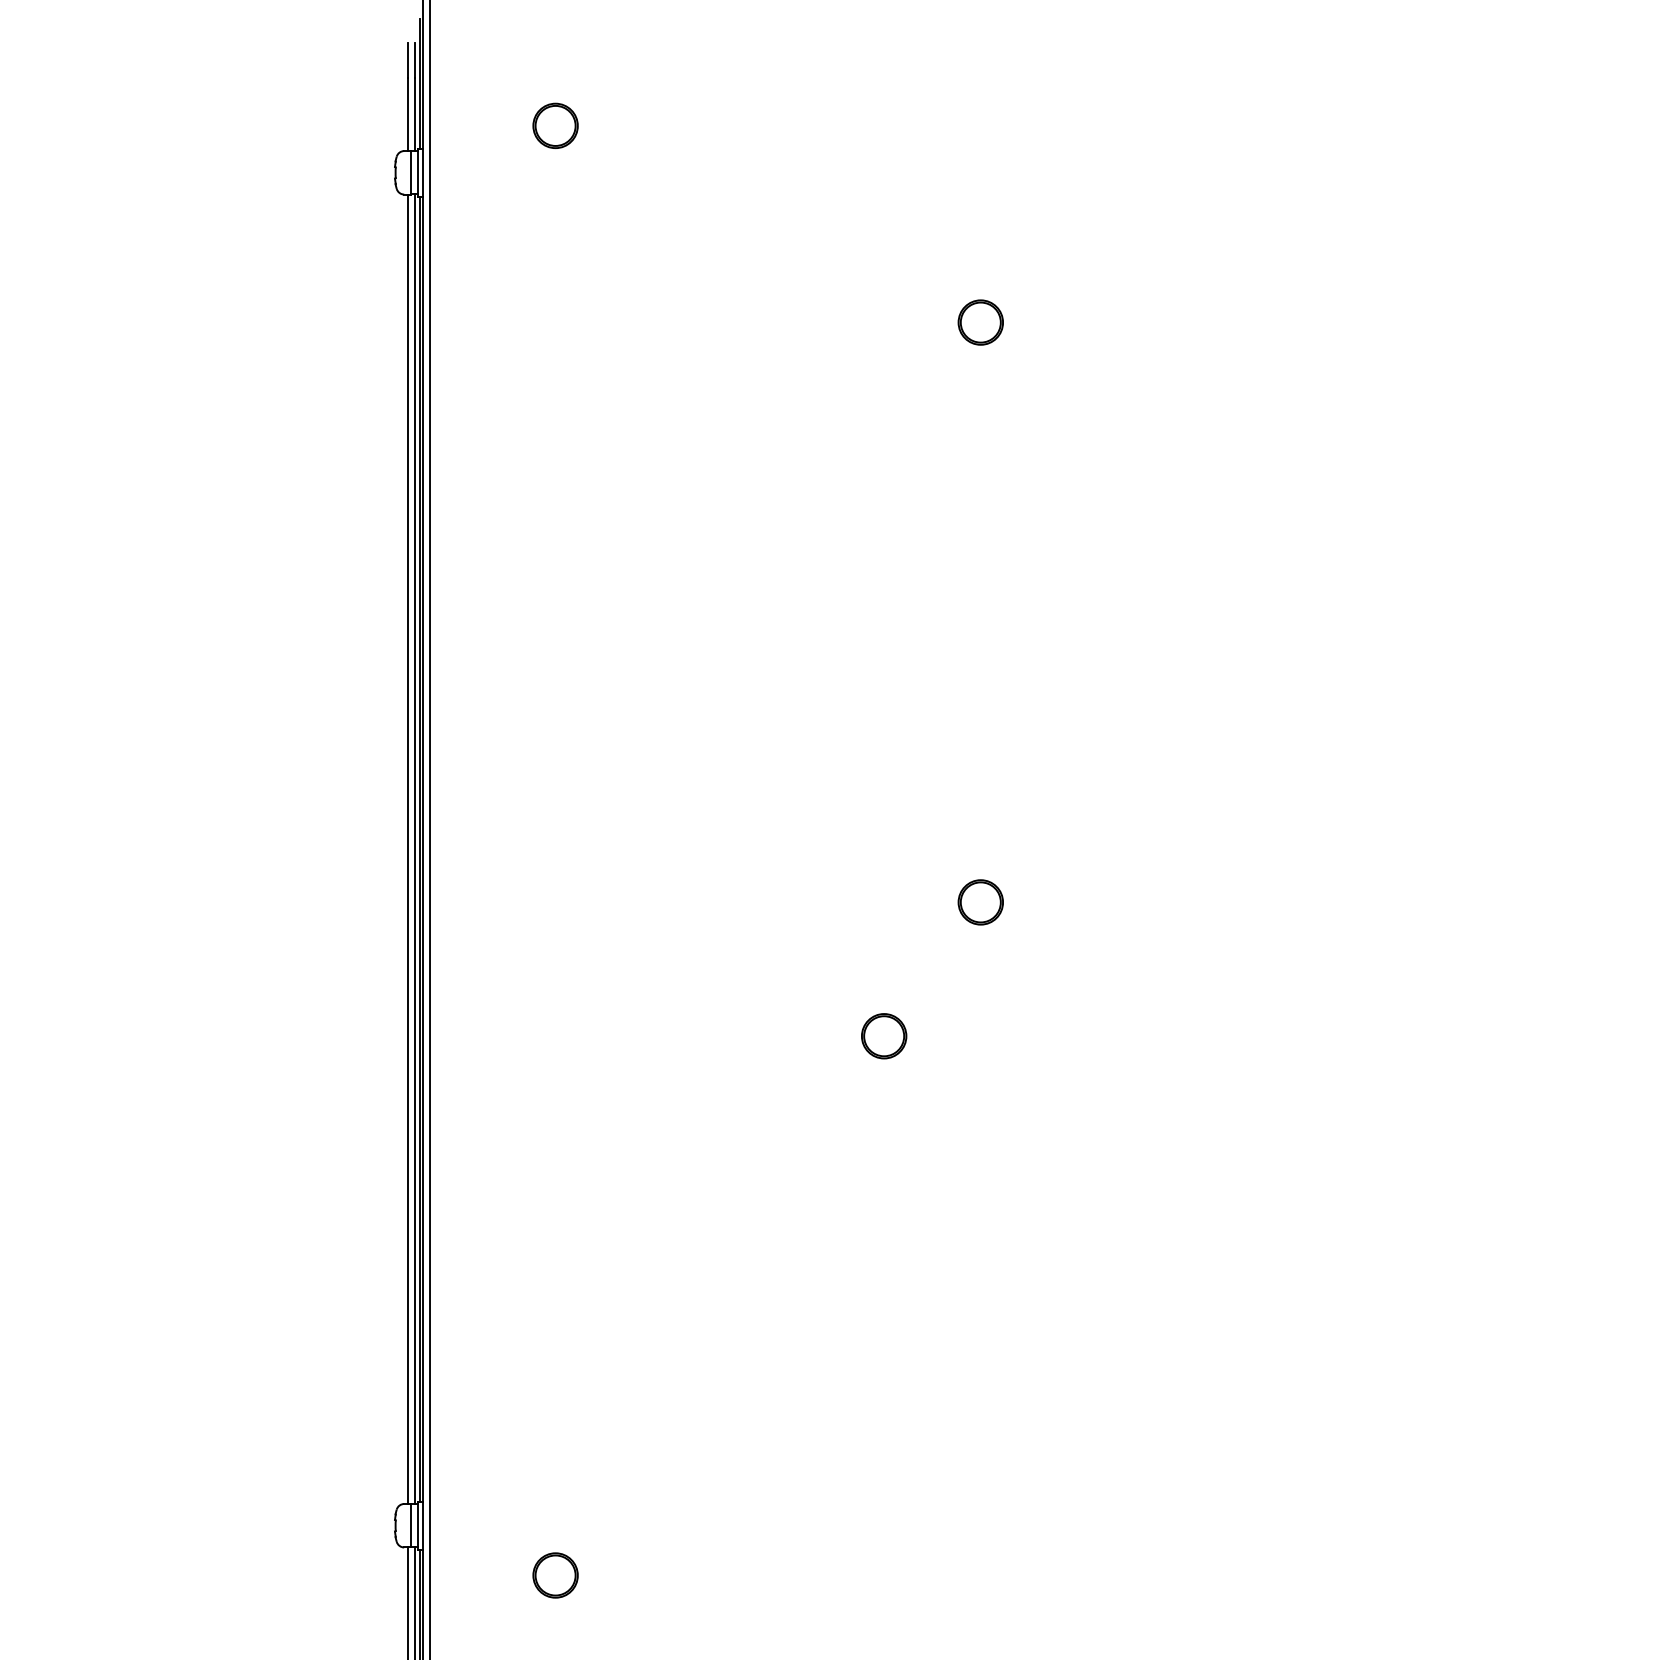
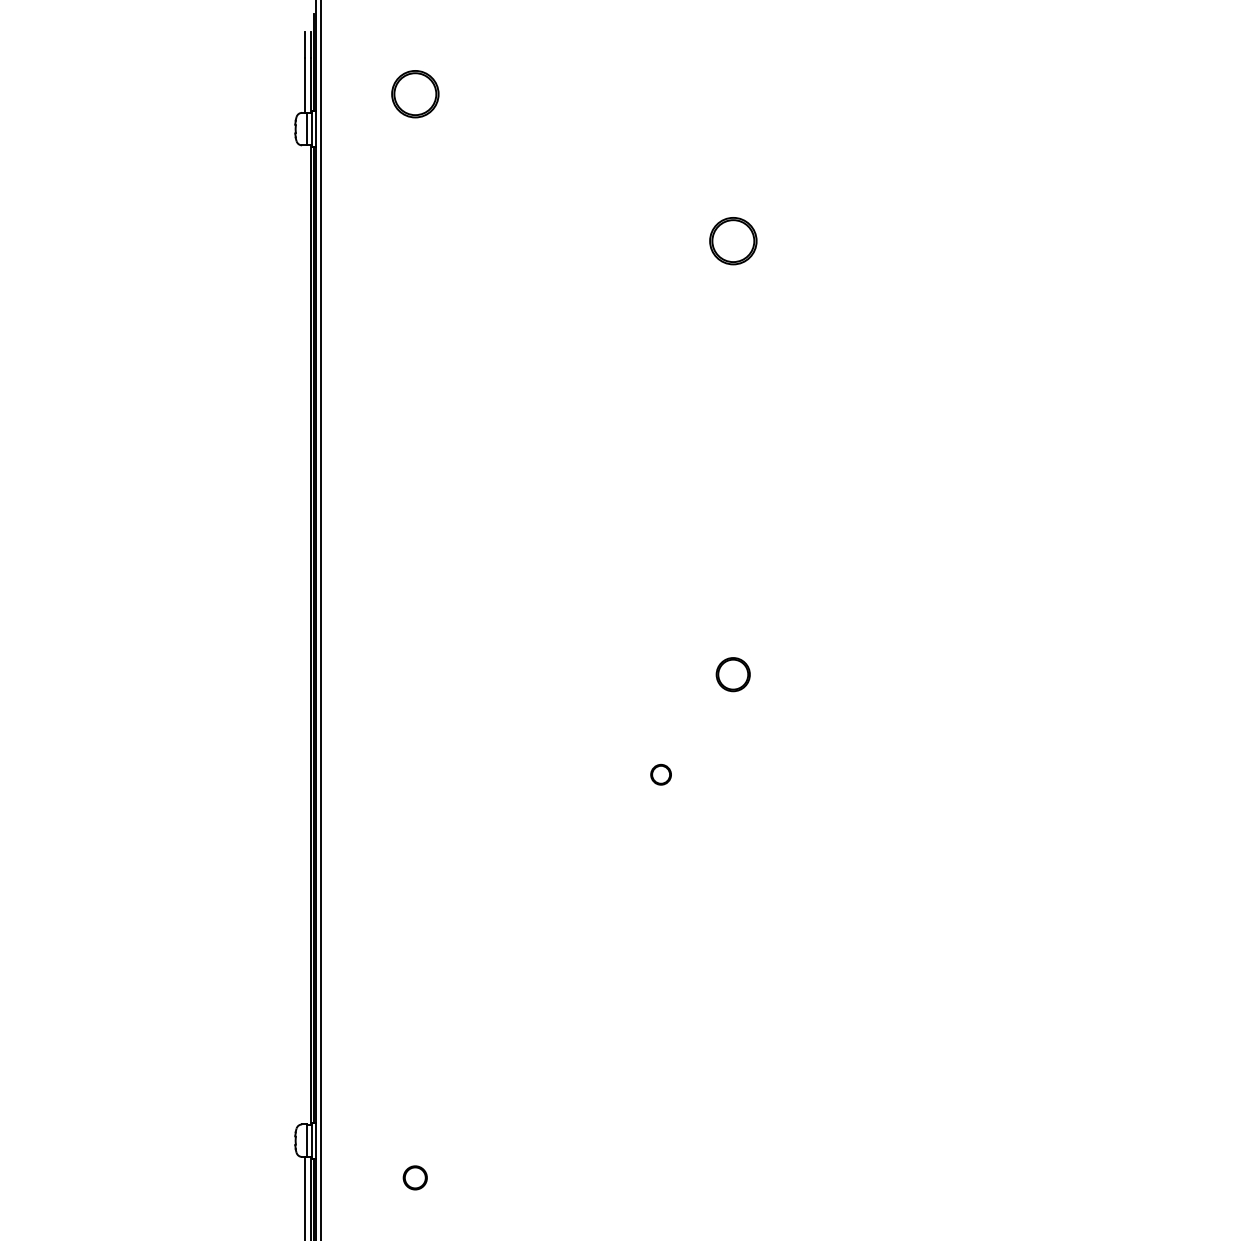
part: (555, 125) -> (415, 93), size x1.4
part: (980, 322) -> (733, 241), size x1.4
line: (408, 848) -> (305, 634), removed
part: (884, 1036) -> (661, 774), size x0.6
part: (555, 1575) -> (415, 1177), size x0.7

